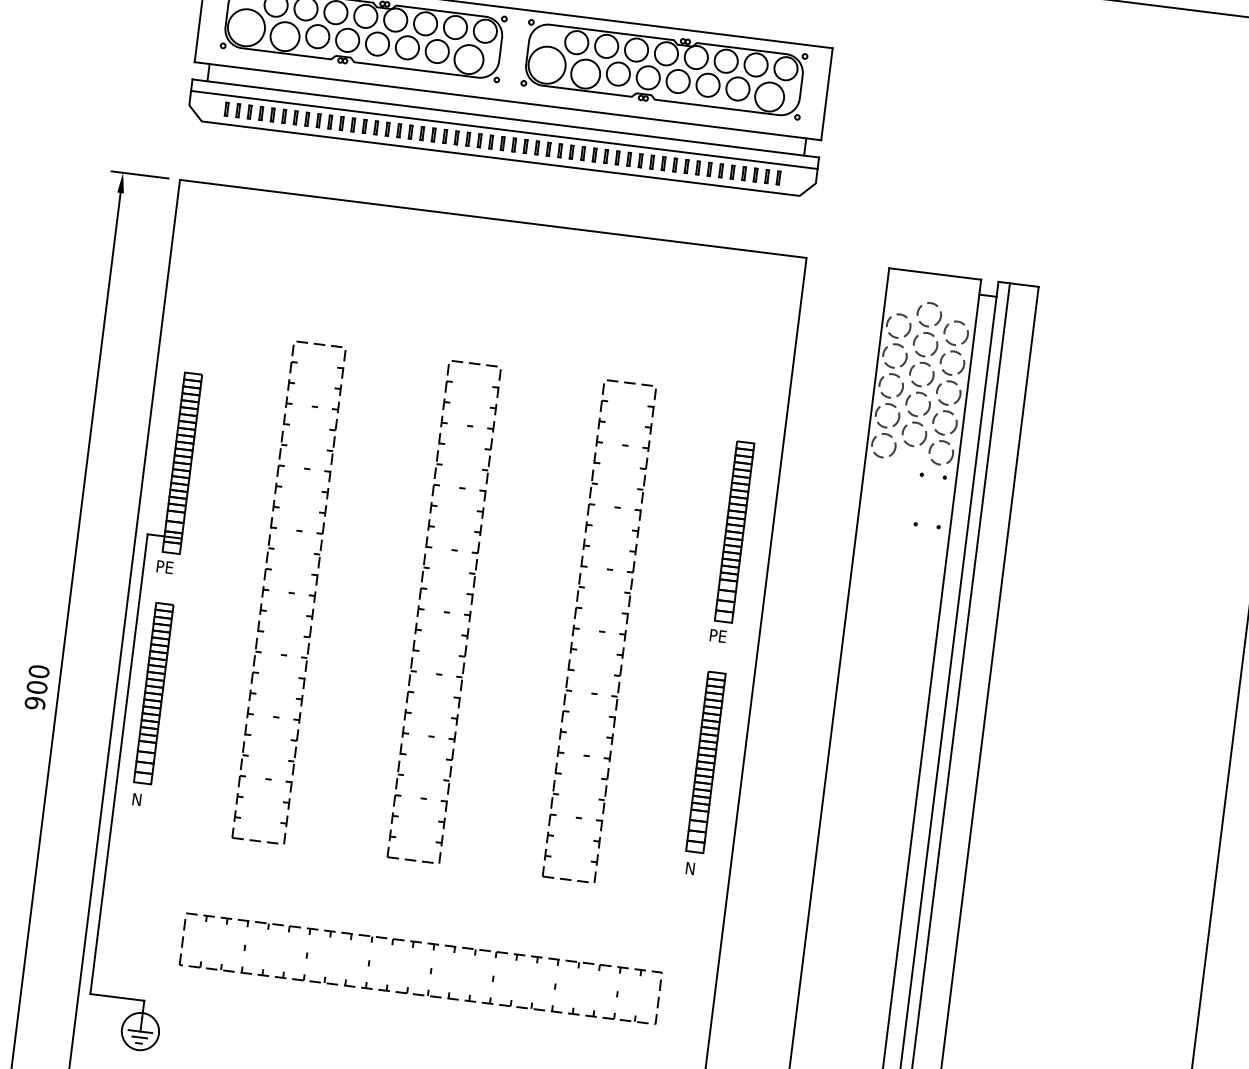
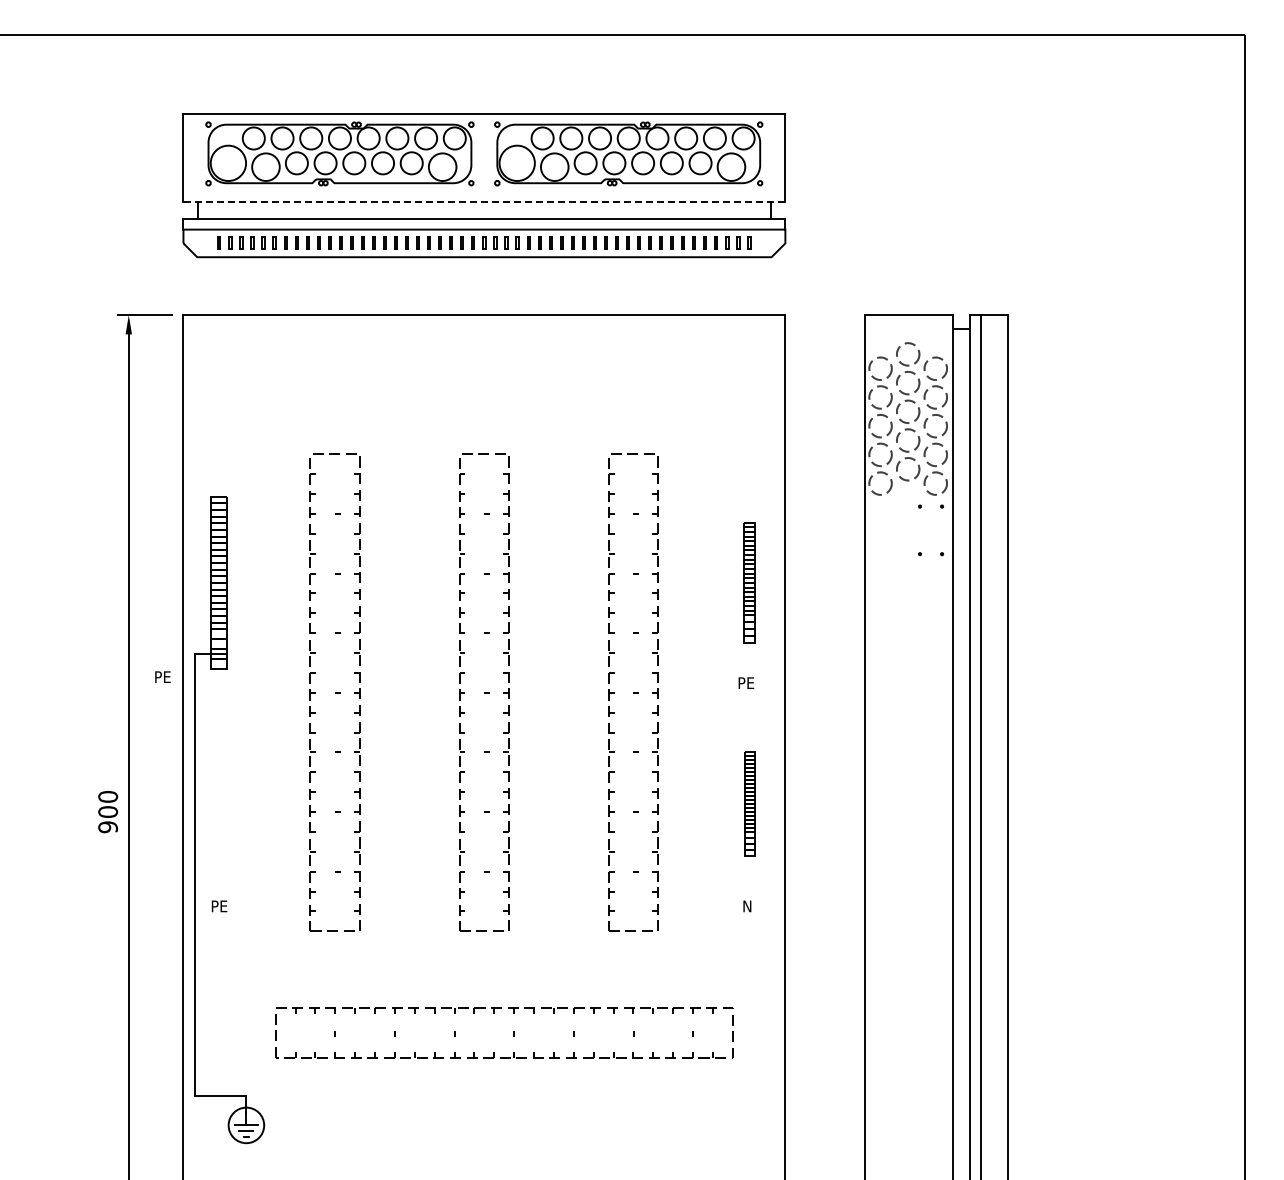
line: (507, 101) -> (484, 202), solid -> dashed
part: (734, 531) -> (749, 582), size x0.7
text: (164, 566) -> (162, 676), moved
part: (153, 692) -> (218, 803), removed
part: (705, 761) -> (749, 803), size x0.6
text: (141, 800) -> (220, 906), N -> PE

